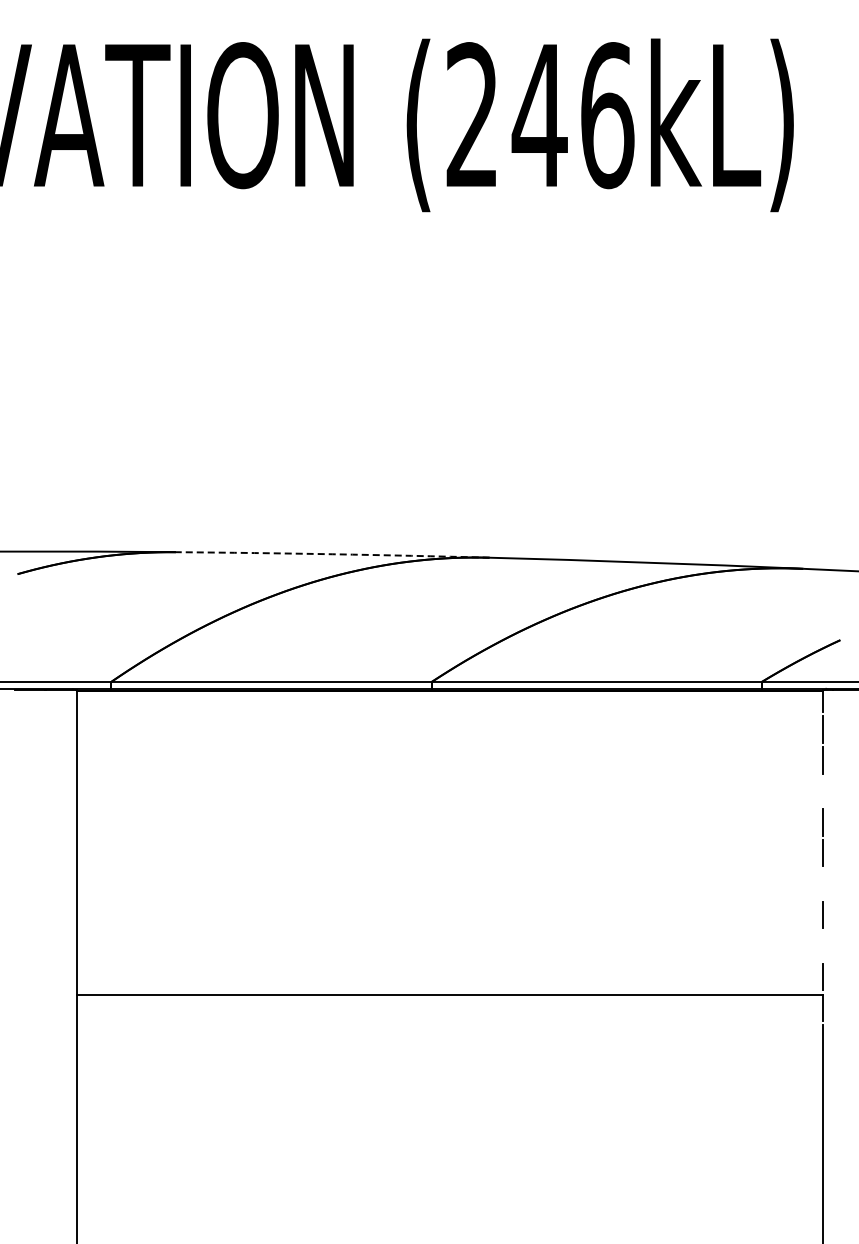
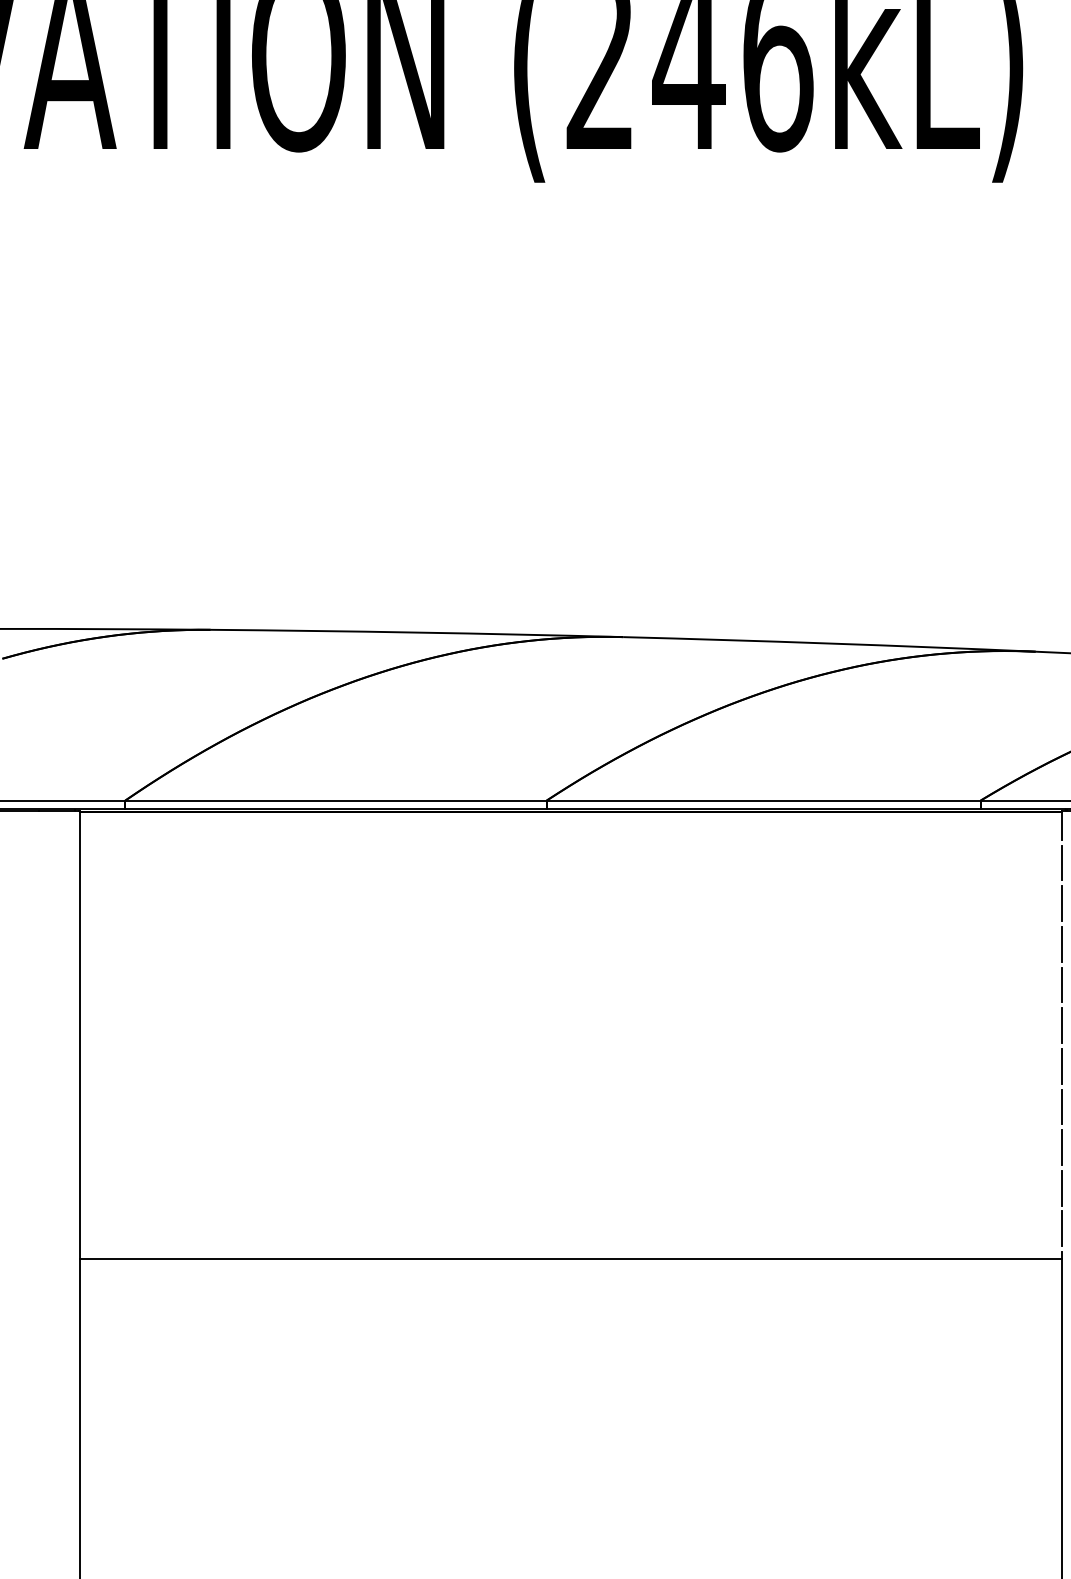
arc: (332, 554) -> (416, 632), dashed -> solid
line: (823, 791) -> (1062, 944), added
line: (823, 883) -> (1062, 1065), added
line: (823, 945) -> (1062, 1146), added
line: (449, 994) -> (570, 1258), moved

